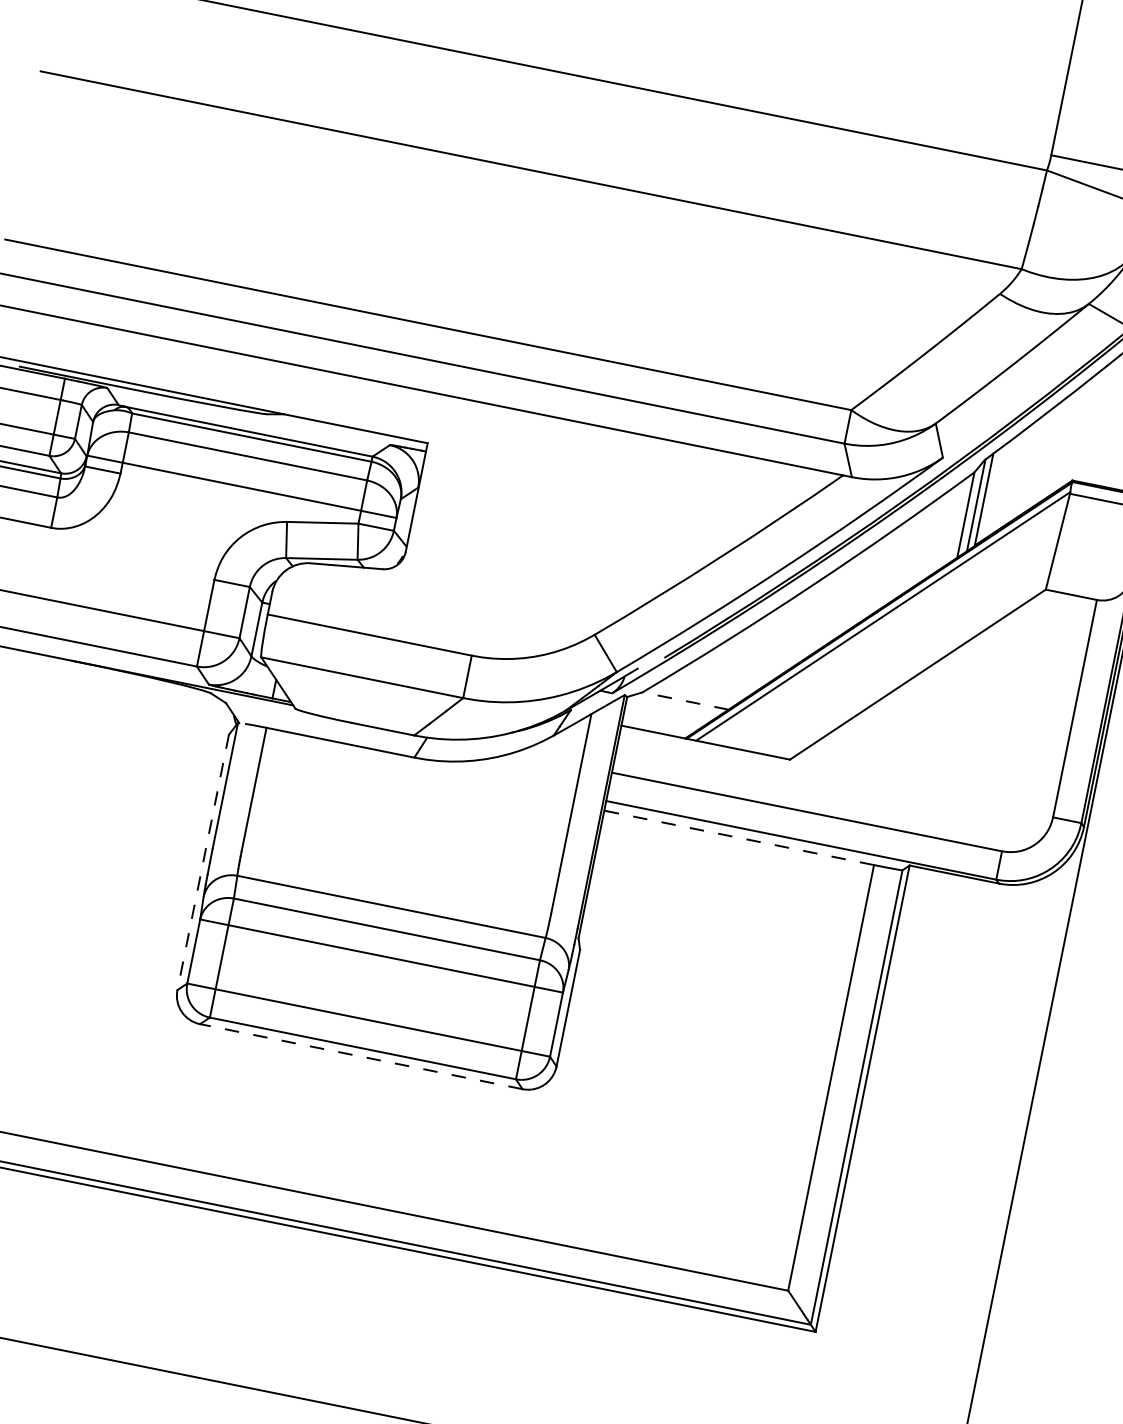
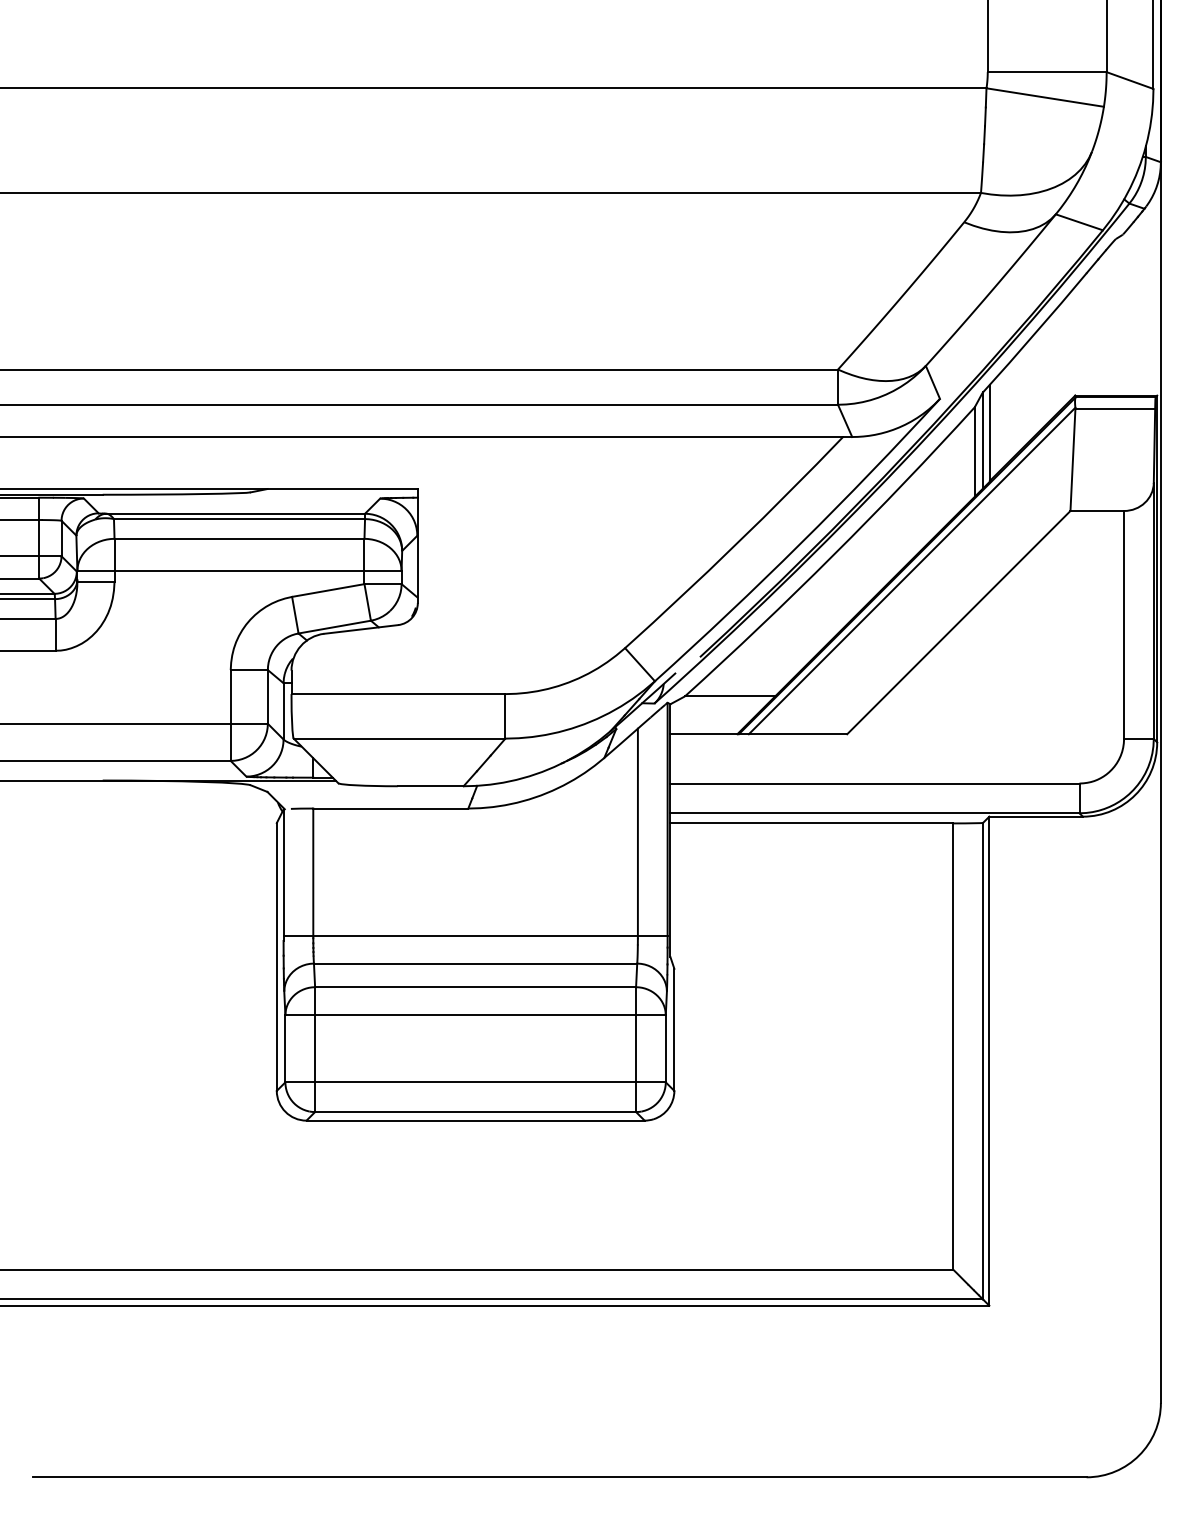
line: (684, 701) -> (729, 696), dashed -> solid
line: (738, 837) -> (811, 823), dashed -> solid
line: (202, 862) -> (276, 957), dashed -> solid
line: (396, 880) -> (475, 935), added
line: (361, 1056) -> (475, 1120), dashed -> solid

